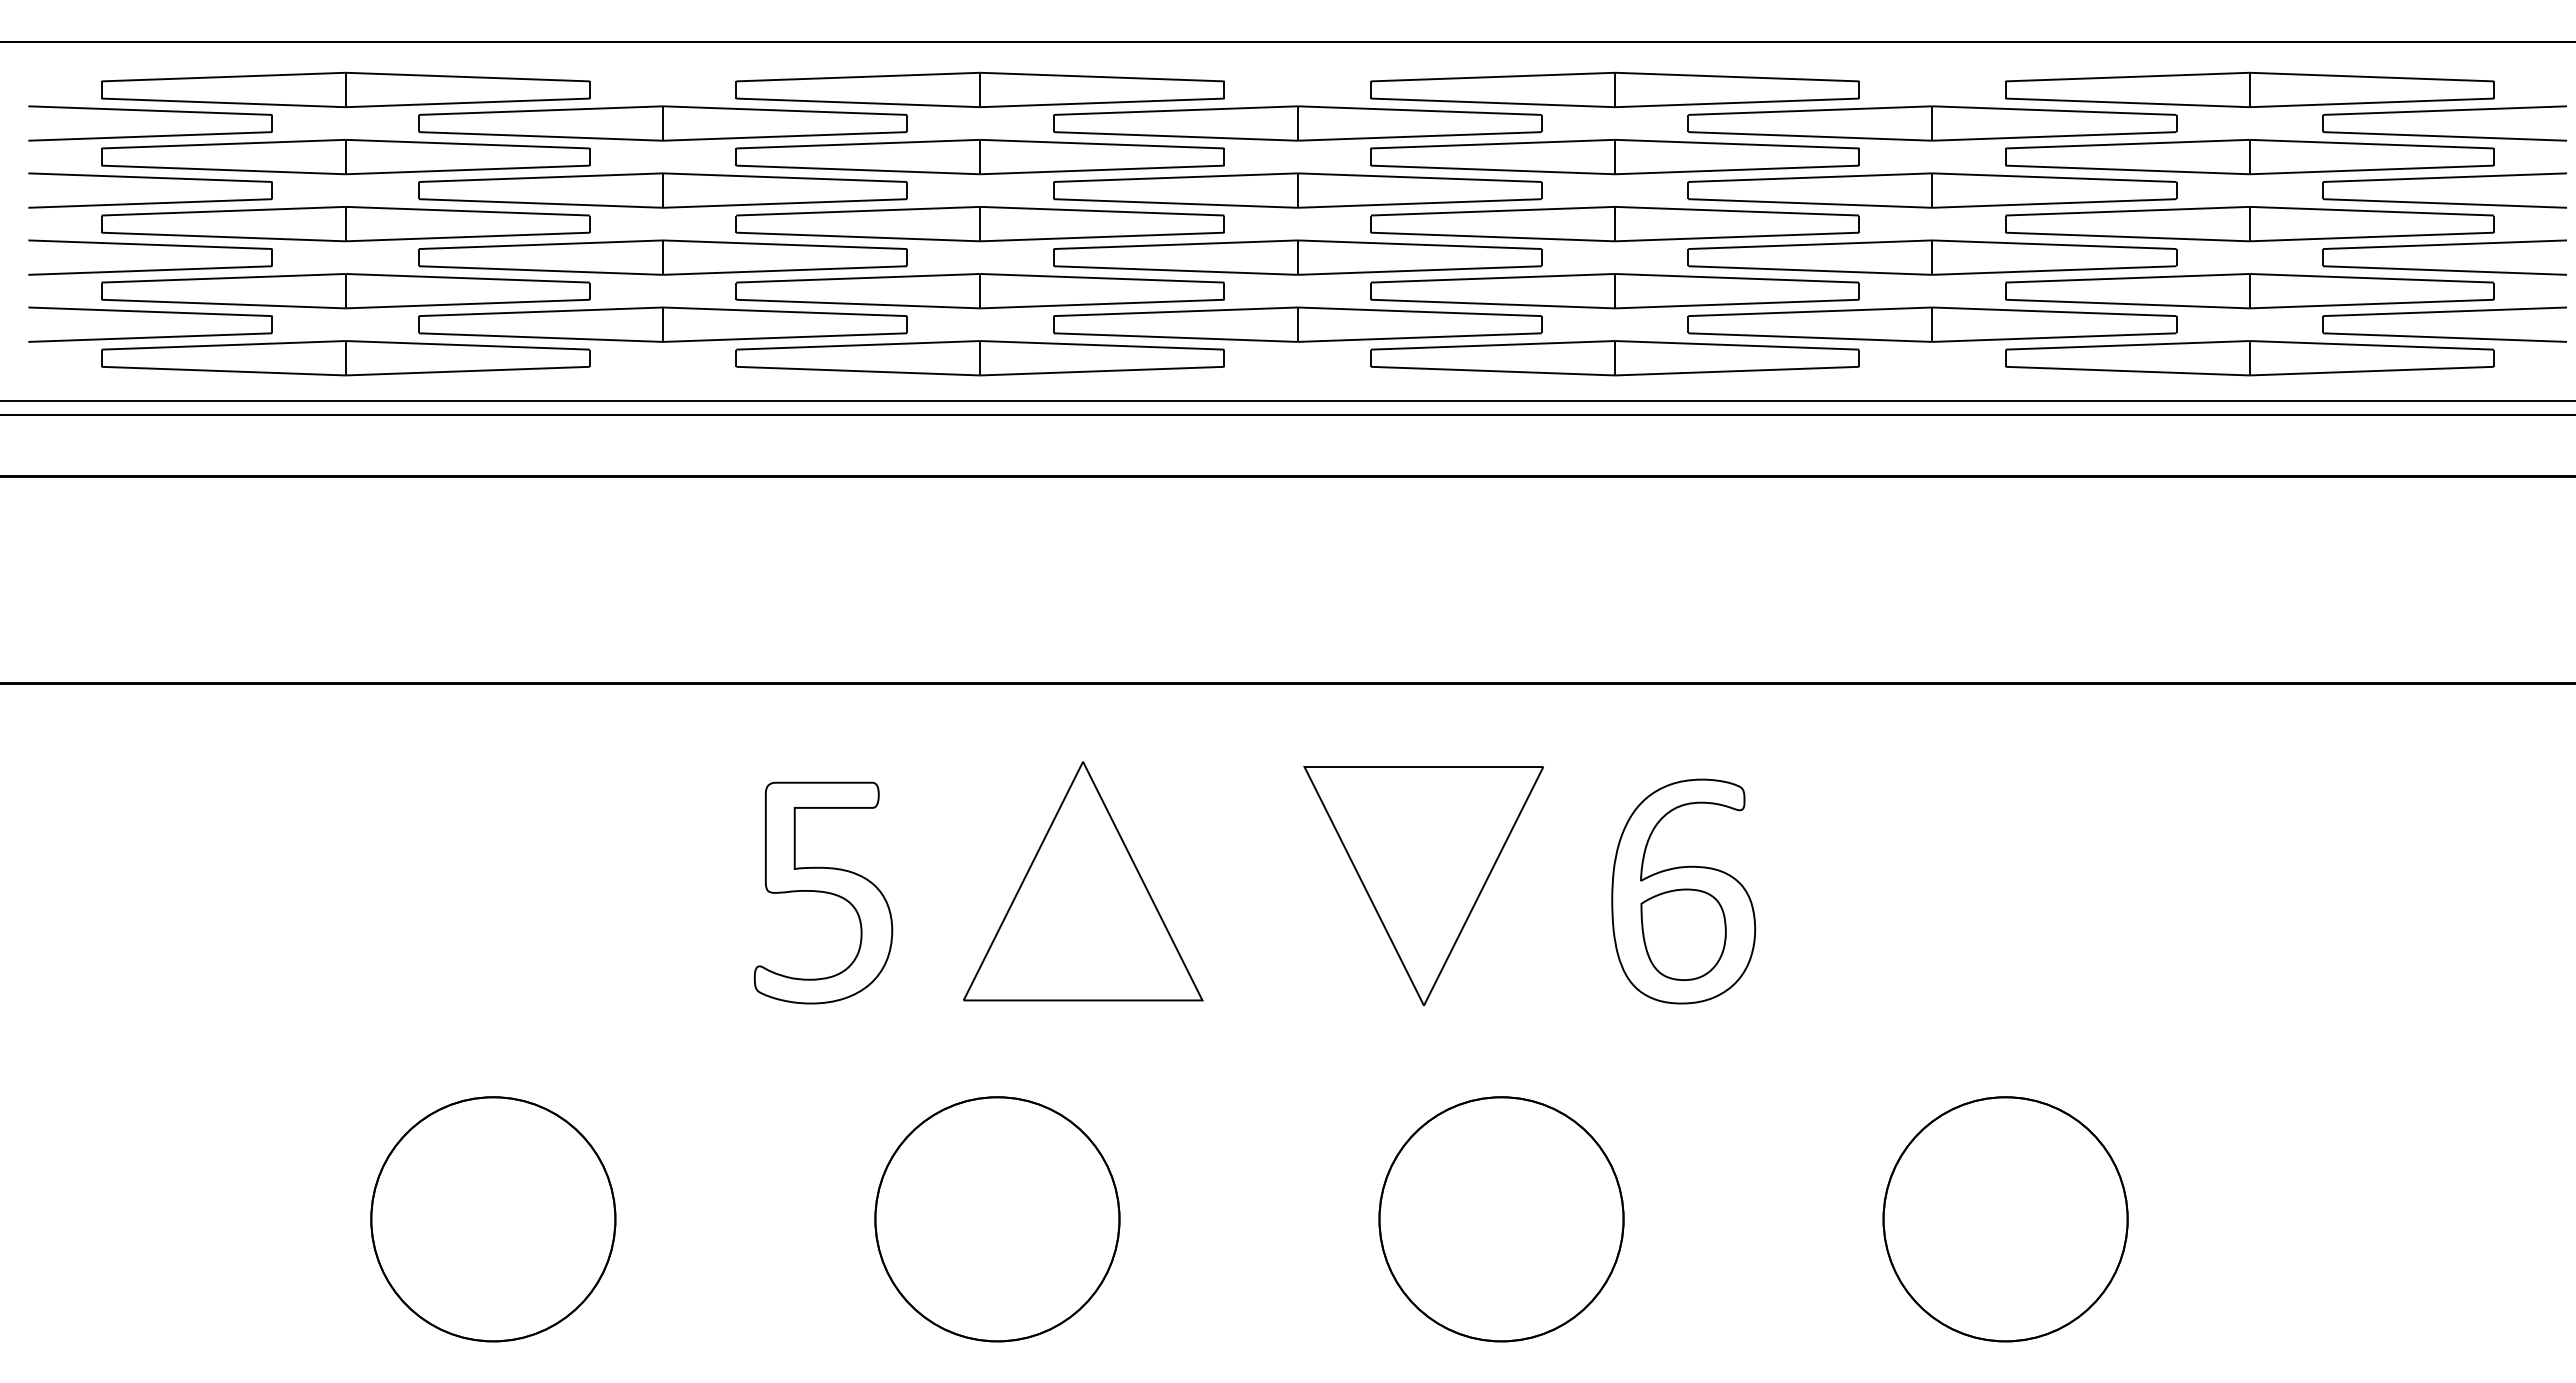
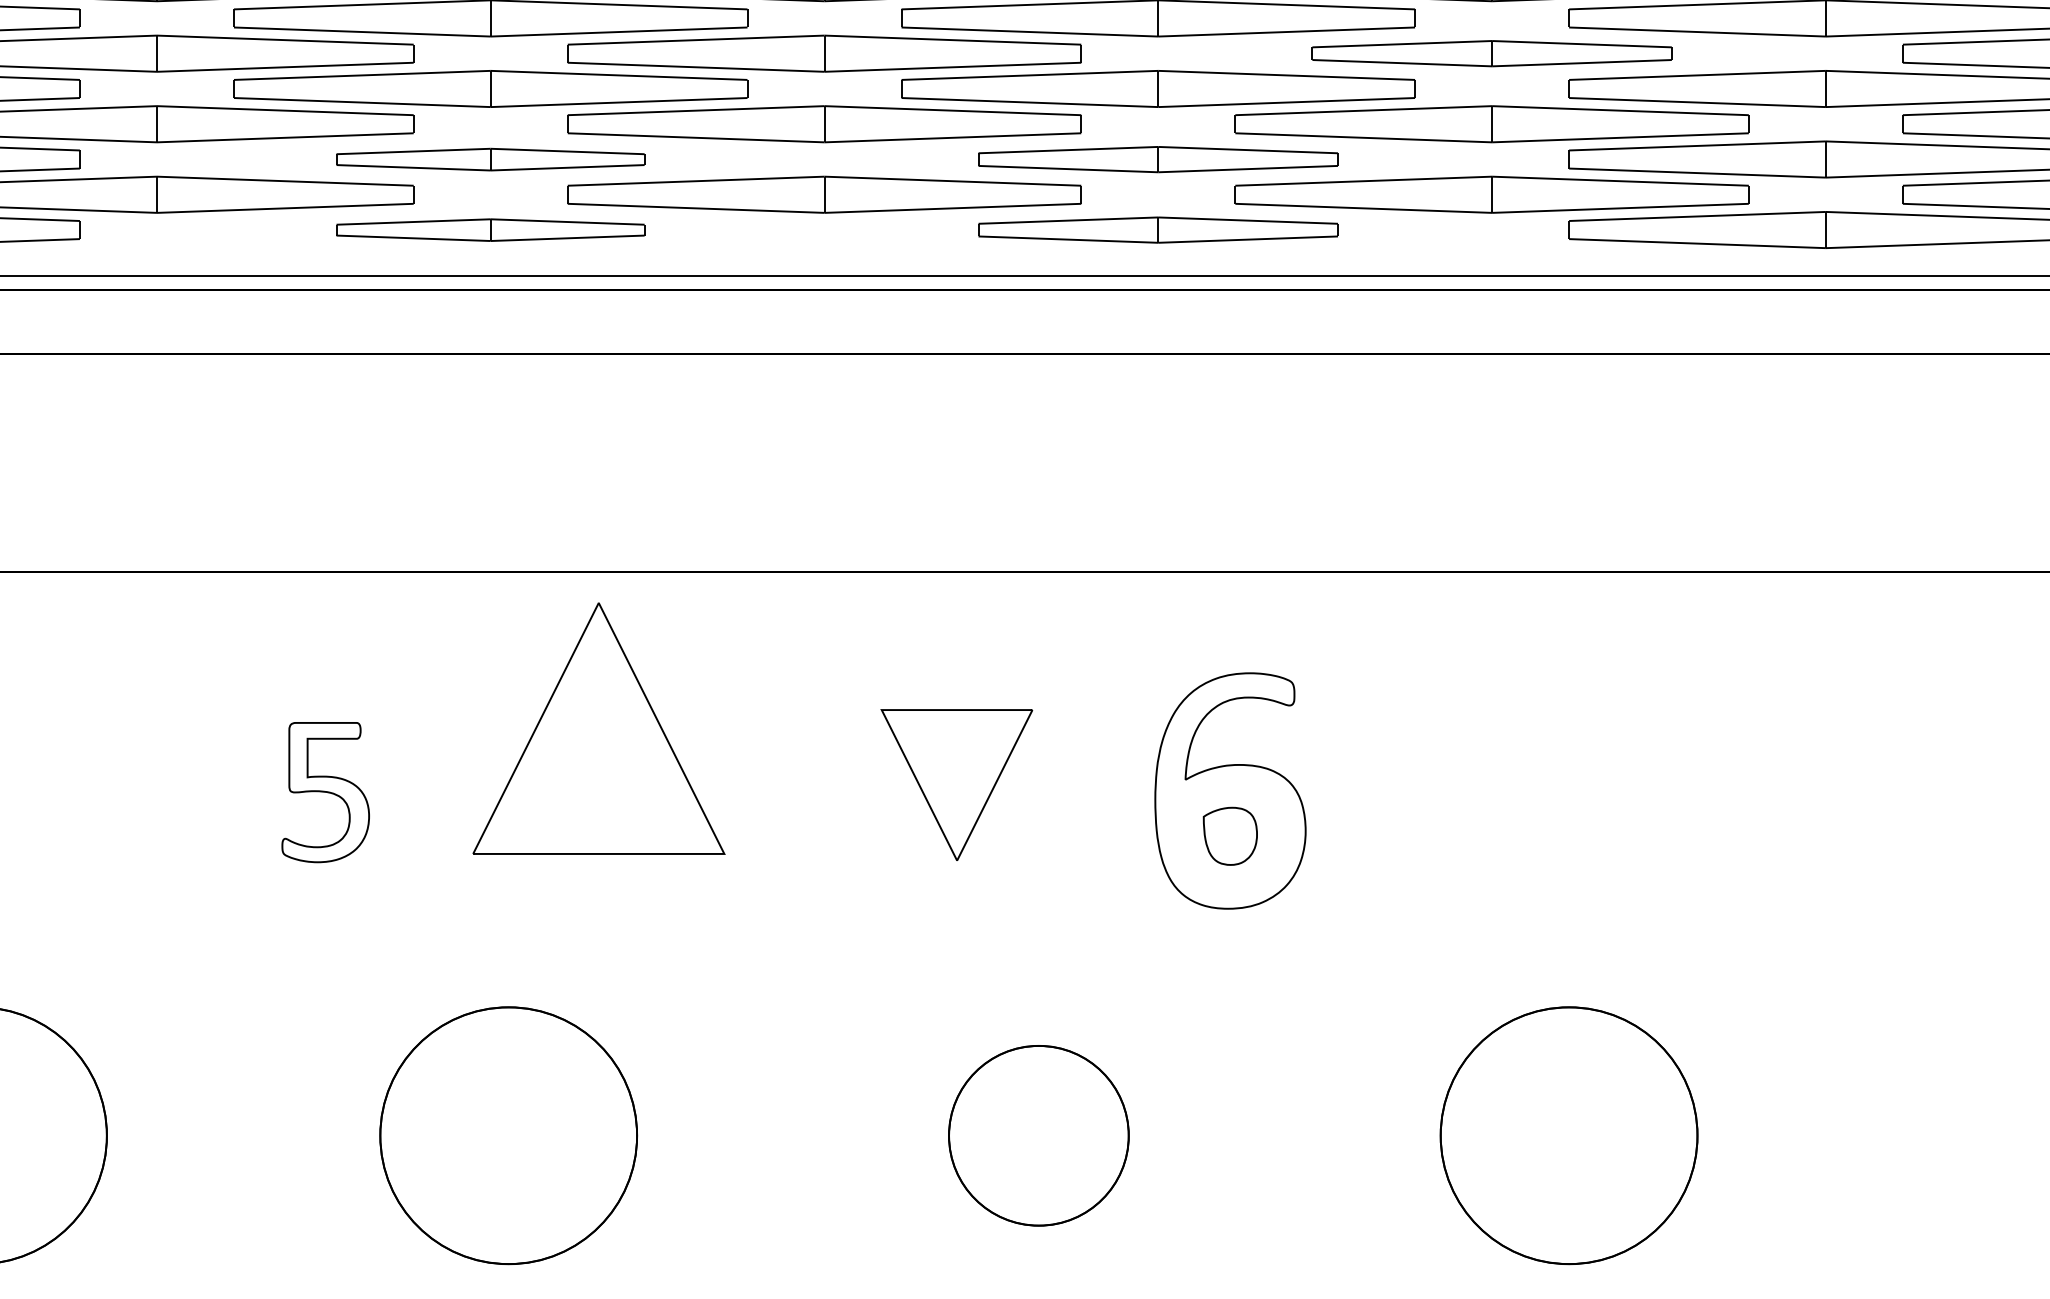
part: (1932, 190) -> (1492, 53), size x0.7
part: (979, 291) -> (489, 159), size x0.6
part: (1614, 291) -> (1157, 159), size x0.7
part: (979, 358) -> (489, 230), size x0.6
part: (1614, 358) -> (1157, 230), size x0.7
part: (1083, 881) -> (599, 728), moved
part: (1423, 885) -> (956, 784), size x0.6
part: (823, 892) -> (325, 791), size x0.6
part: (1683, 934) -> (1230, 836), size x0.6
part: (1501, 1219) -> (1038, 1135), size x0.7

